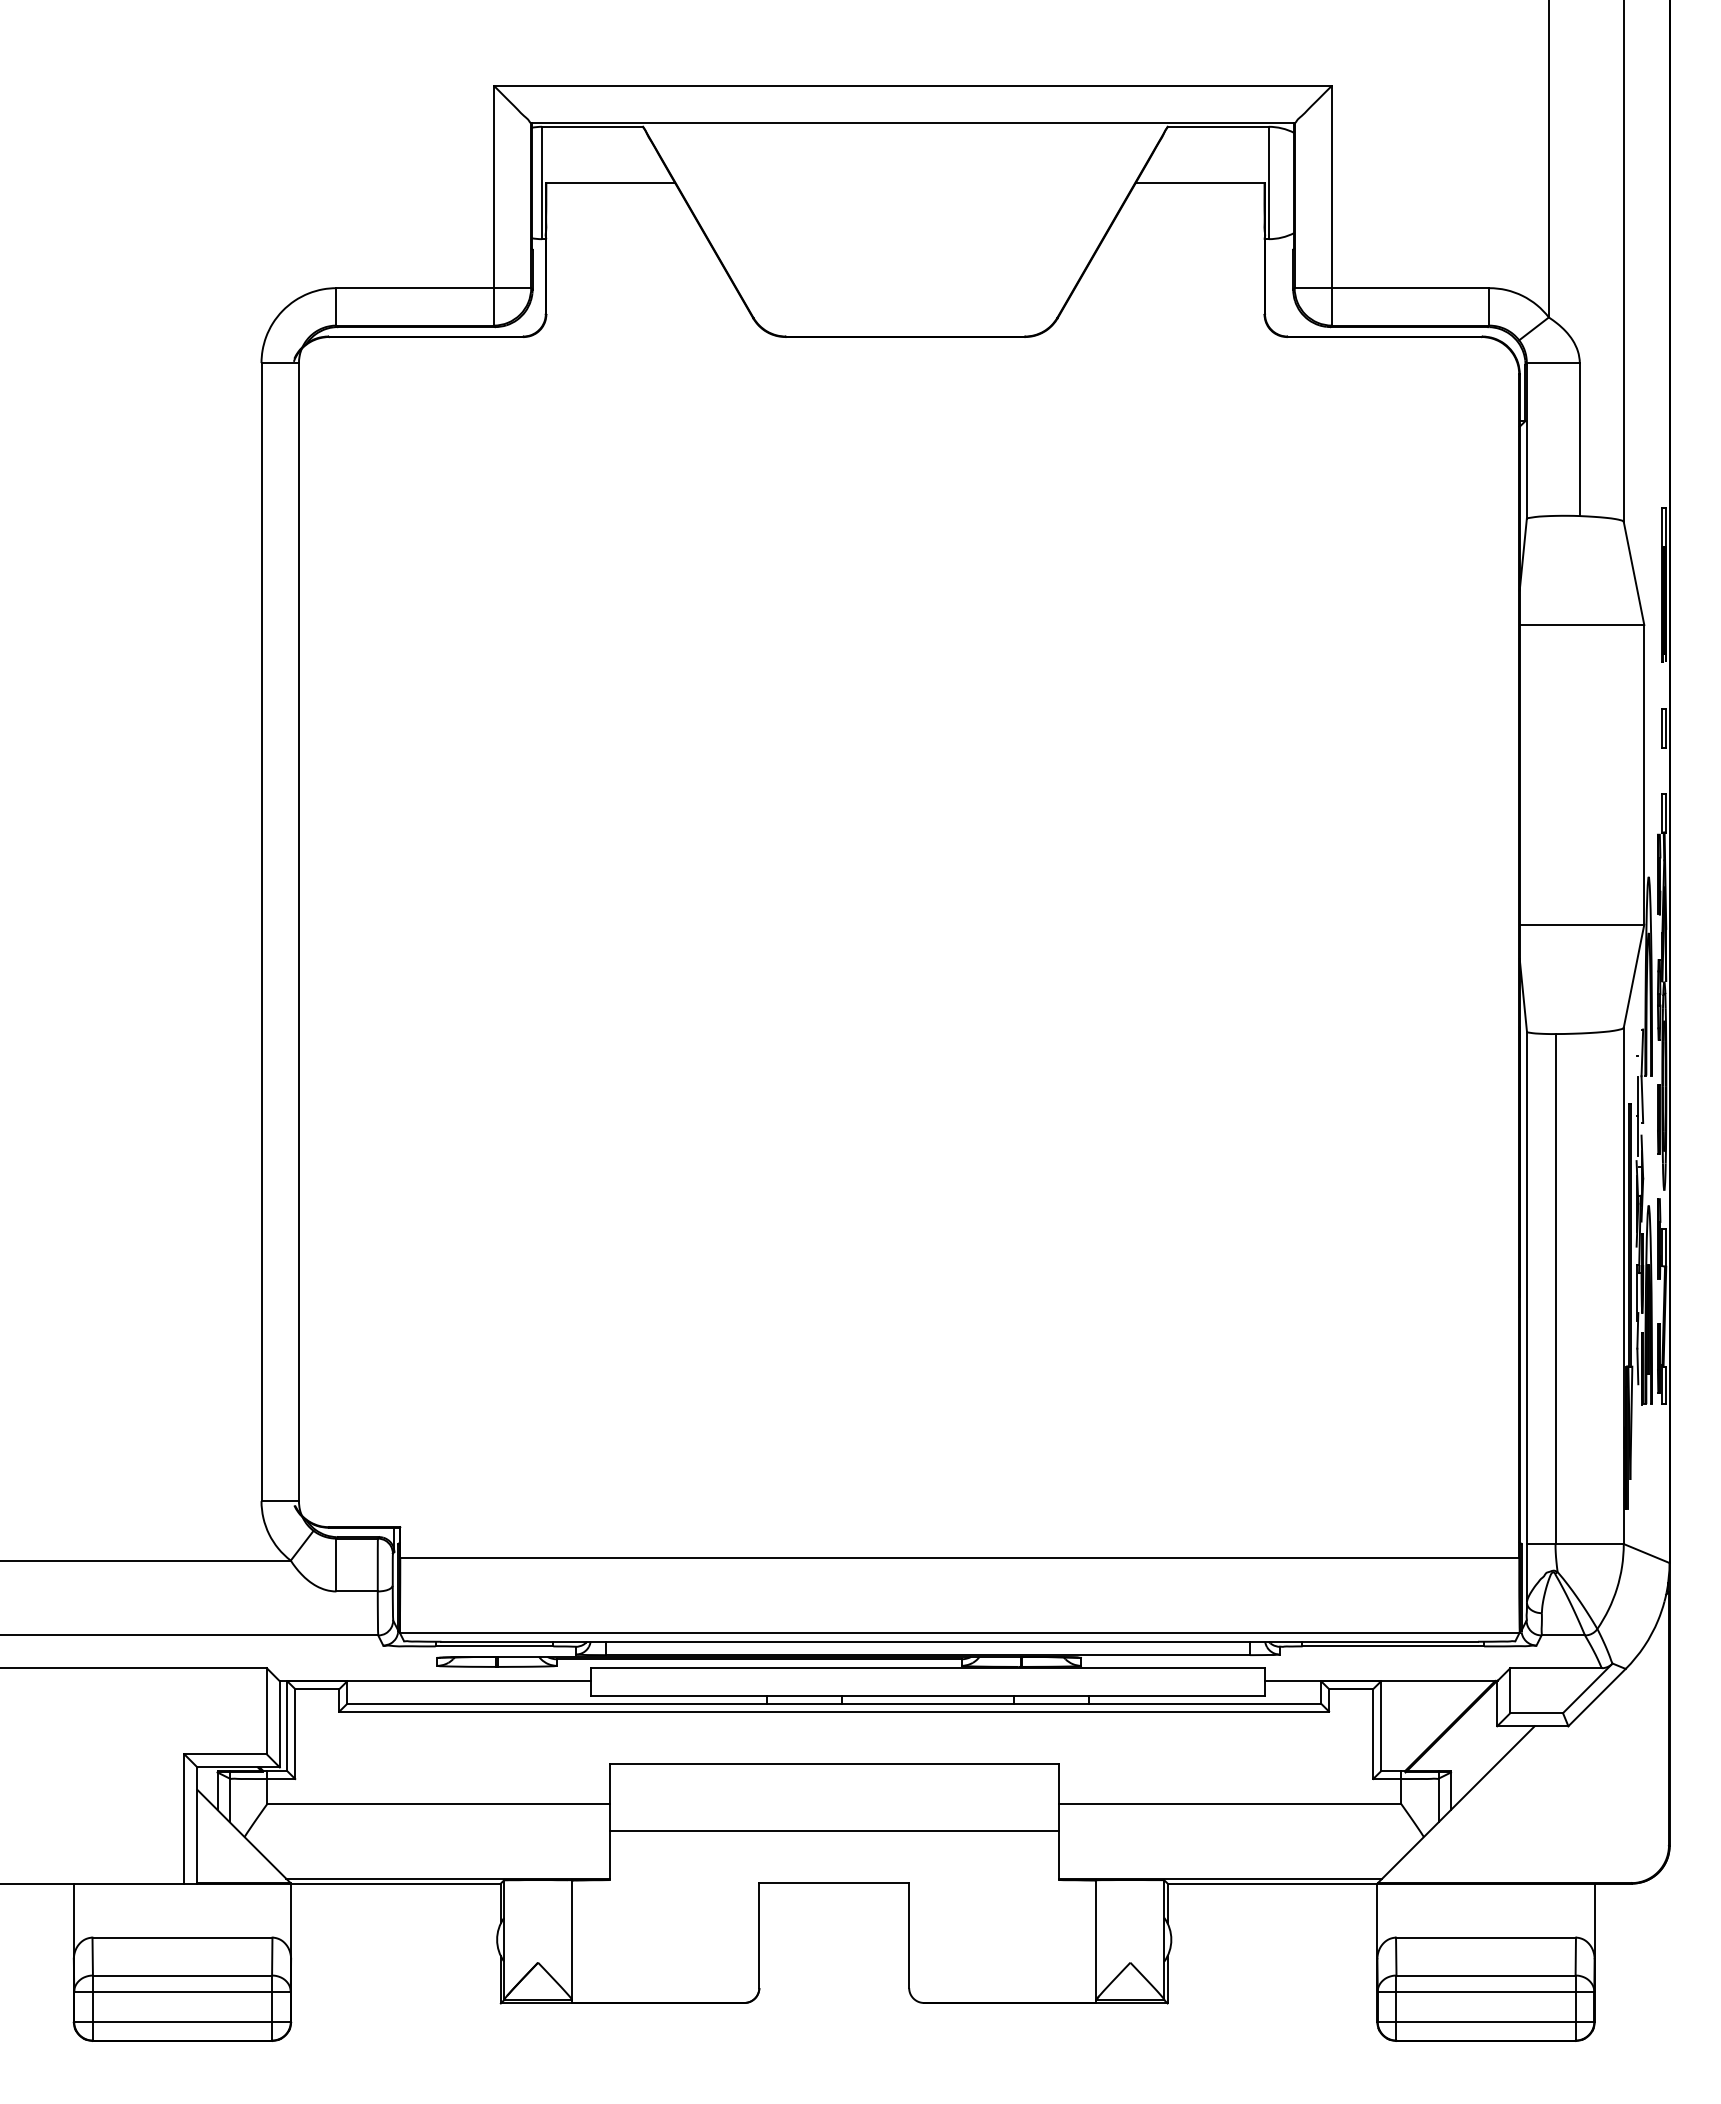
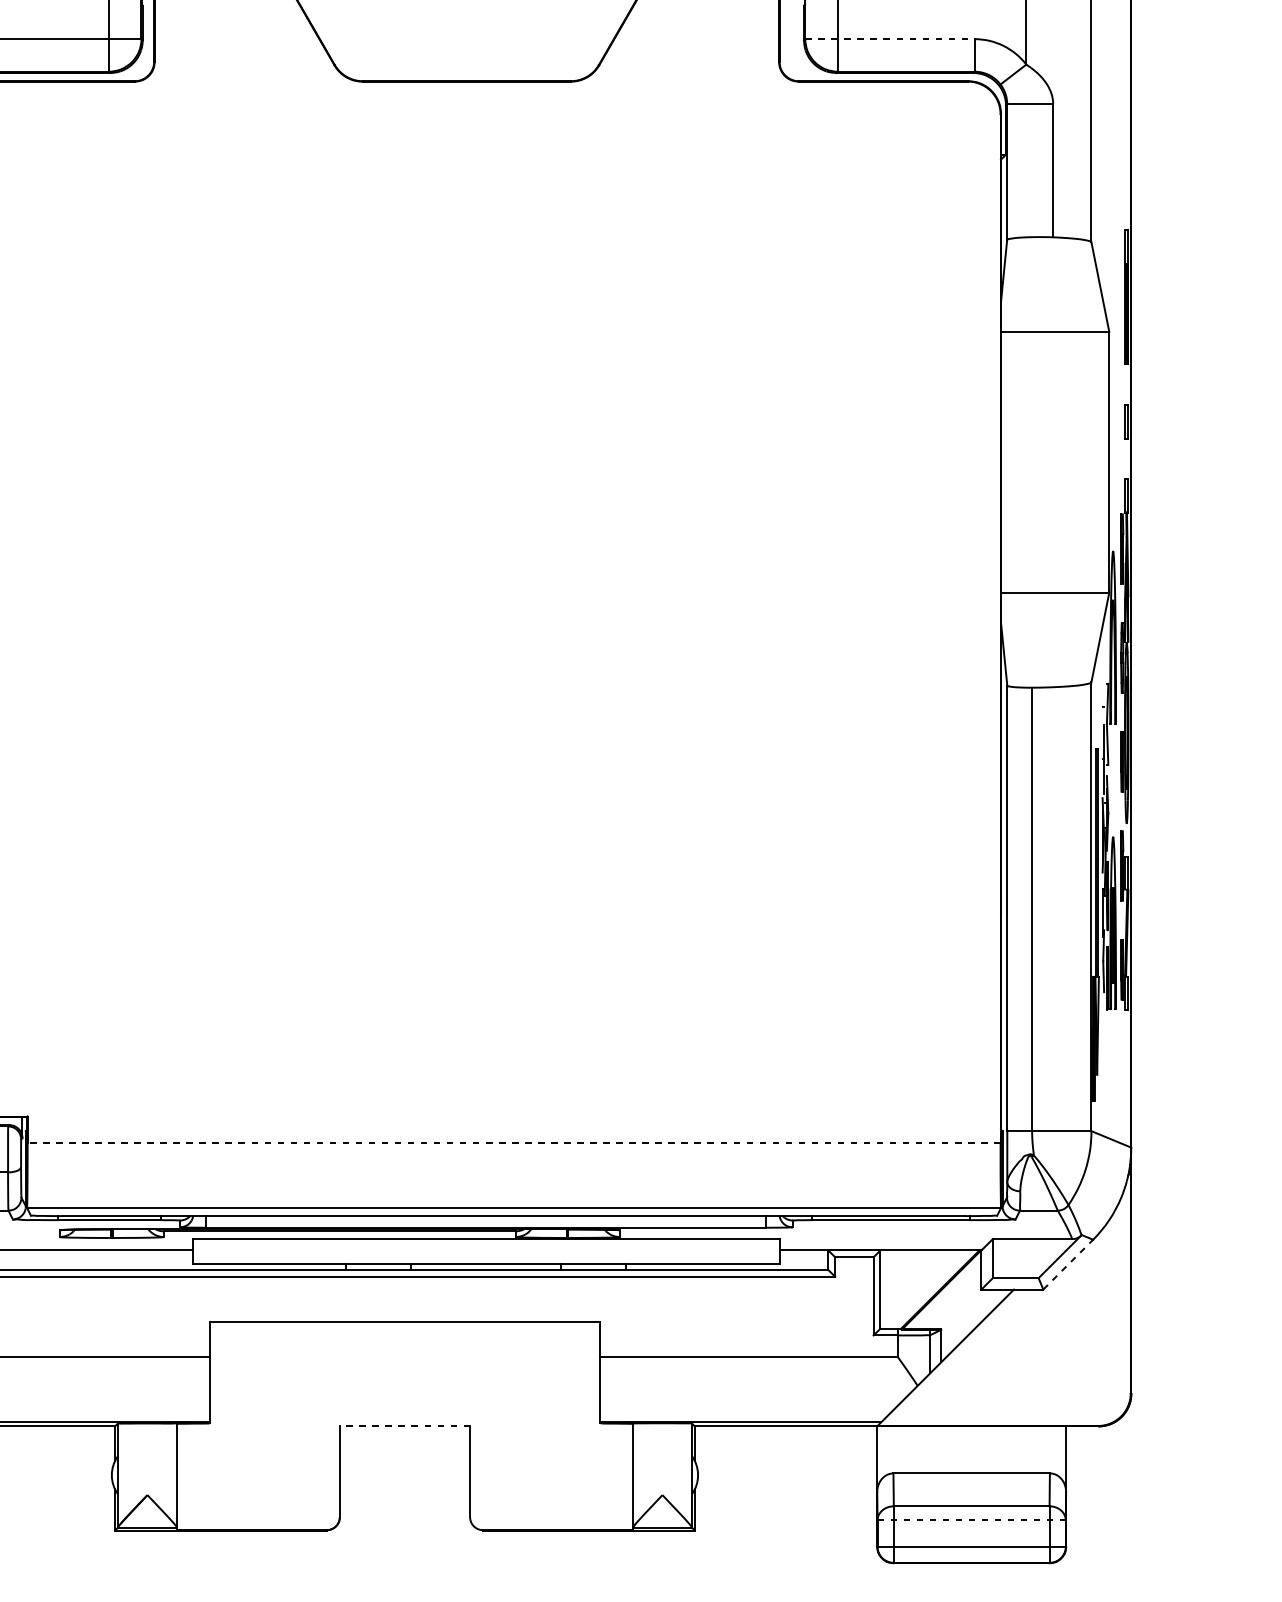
line: (1392, 288) -> (890, 39), solid -> dashed
line: (959, 1557) -> (513, 1142), solid -> dashed
line: (1597, 1697) -> (1068, 1264), solid -> dashed
line: (833, 1831) -> (404, 1381), removed
line: (834, 1883) -> (405, 1426), solid -> dashed
line: (1486, 1991) -> (972, 1520), solid -> dashed

